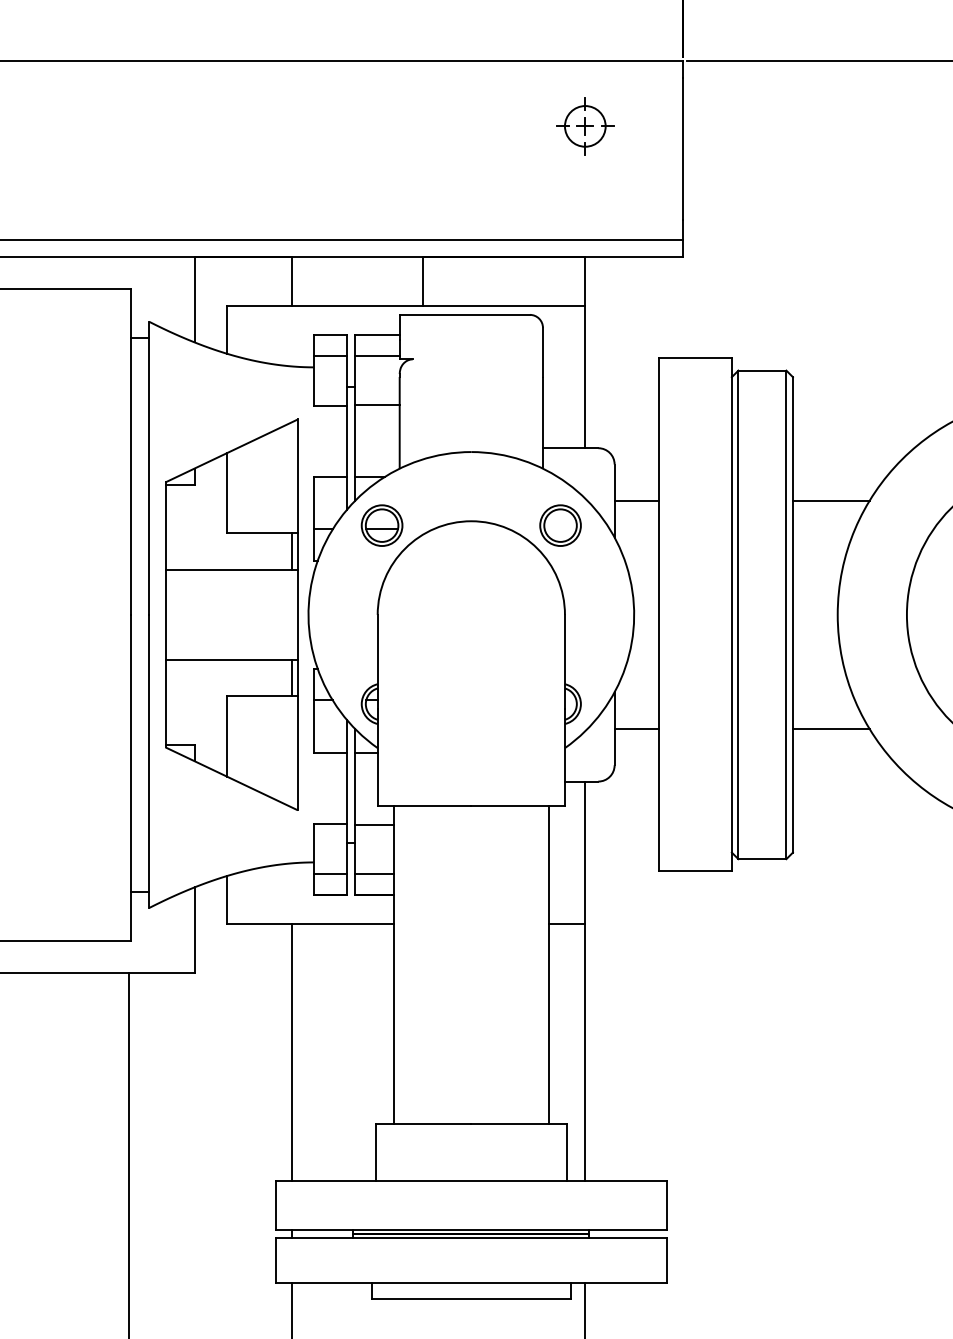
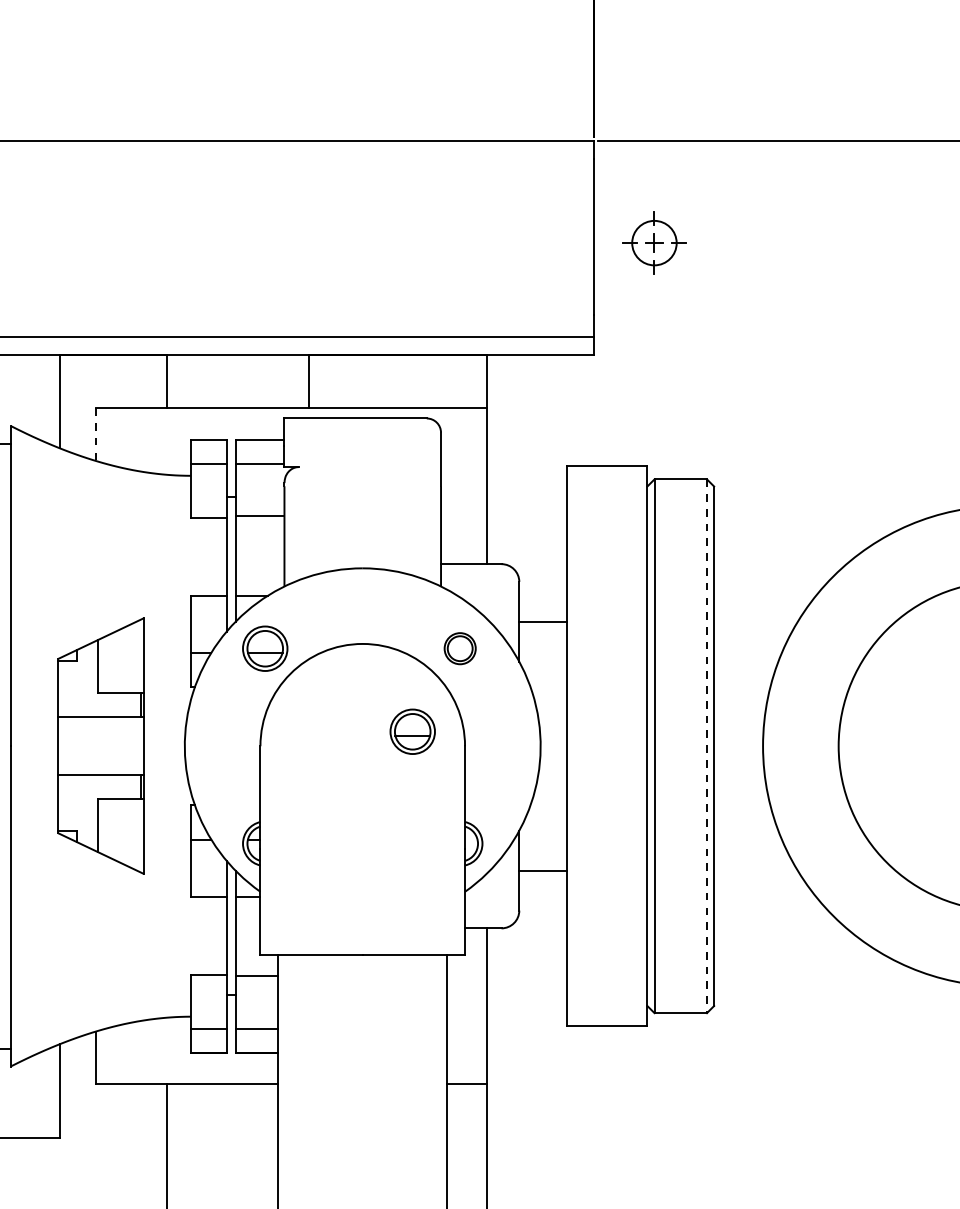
part: (585, 126) -> (654, 243), moved
line: (227, 330) -> (96, 435), solid -> dashed
line: (830, 500) -> (755, 621), removed
part: (560, 525) -> (460, 648), size x0.7
part: (516, 601) -> (412, 731), added
part: (231, 614) -> (100, 745), size x0.6
line: (786, 615) -> (707, 746), solid -> dashed
line: (830, 728) -> (755, 870), removed

